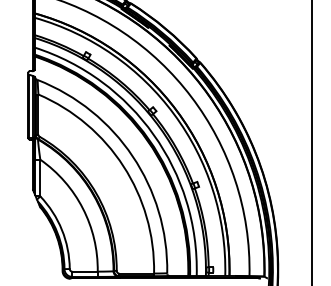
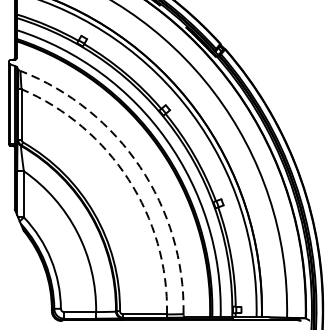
arc: (132, 156) -> (139, 167), solid -> dashed
arc: (123, 166) -> (128, 179), solid -> dashed

